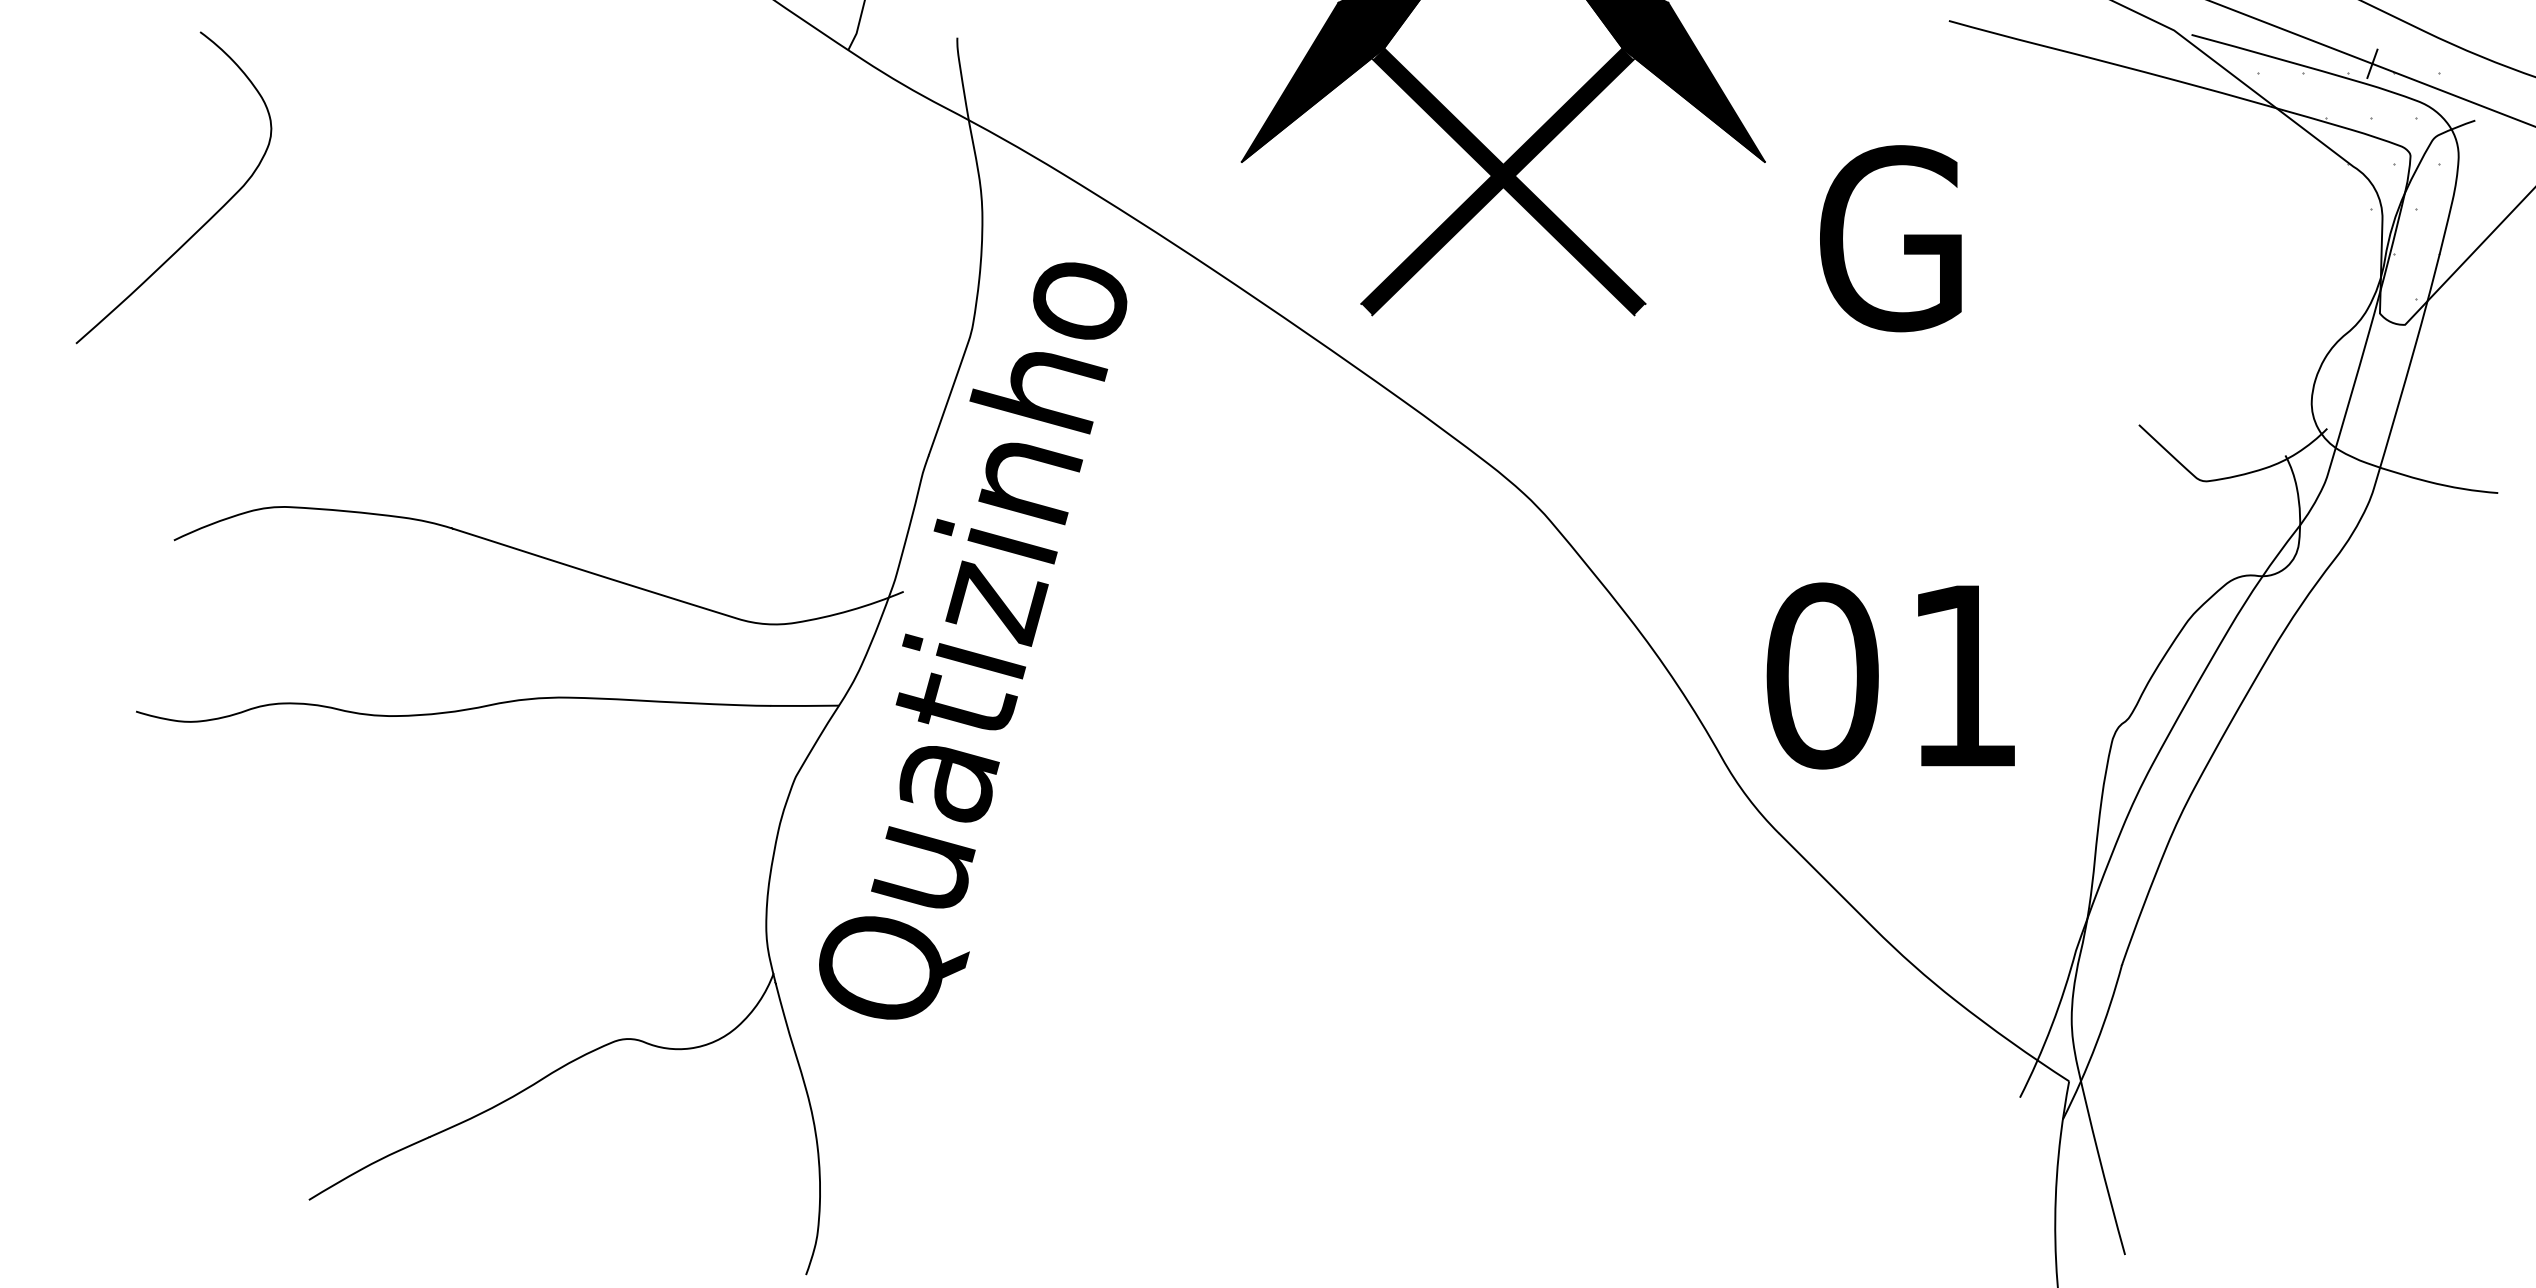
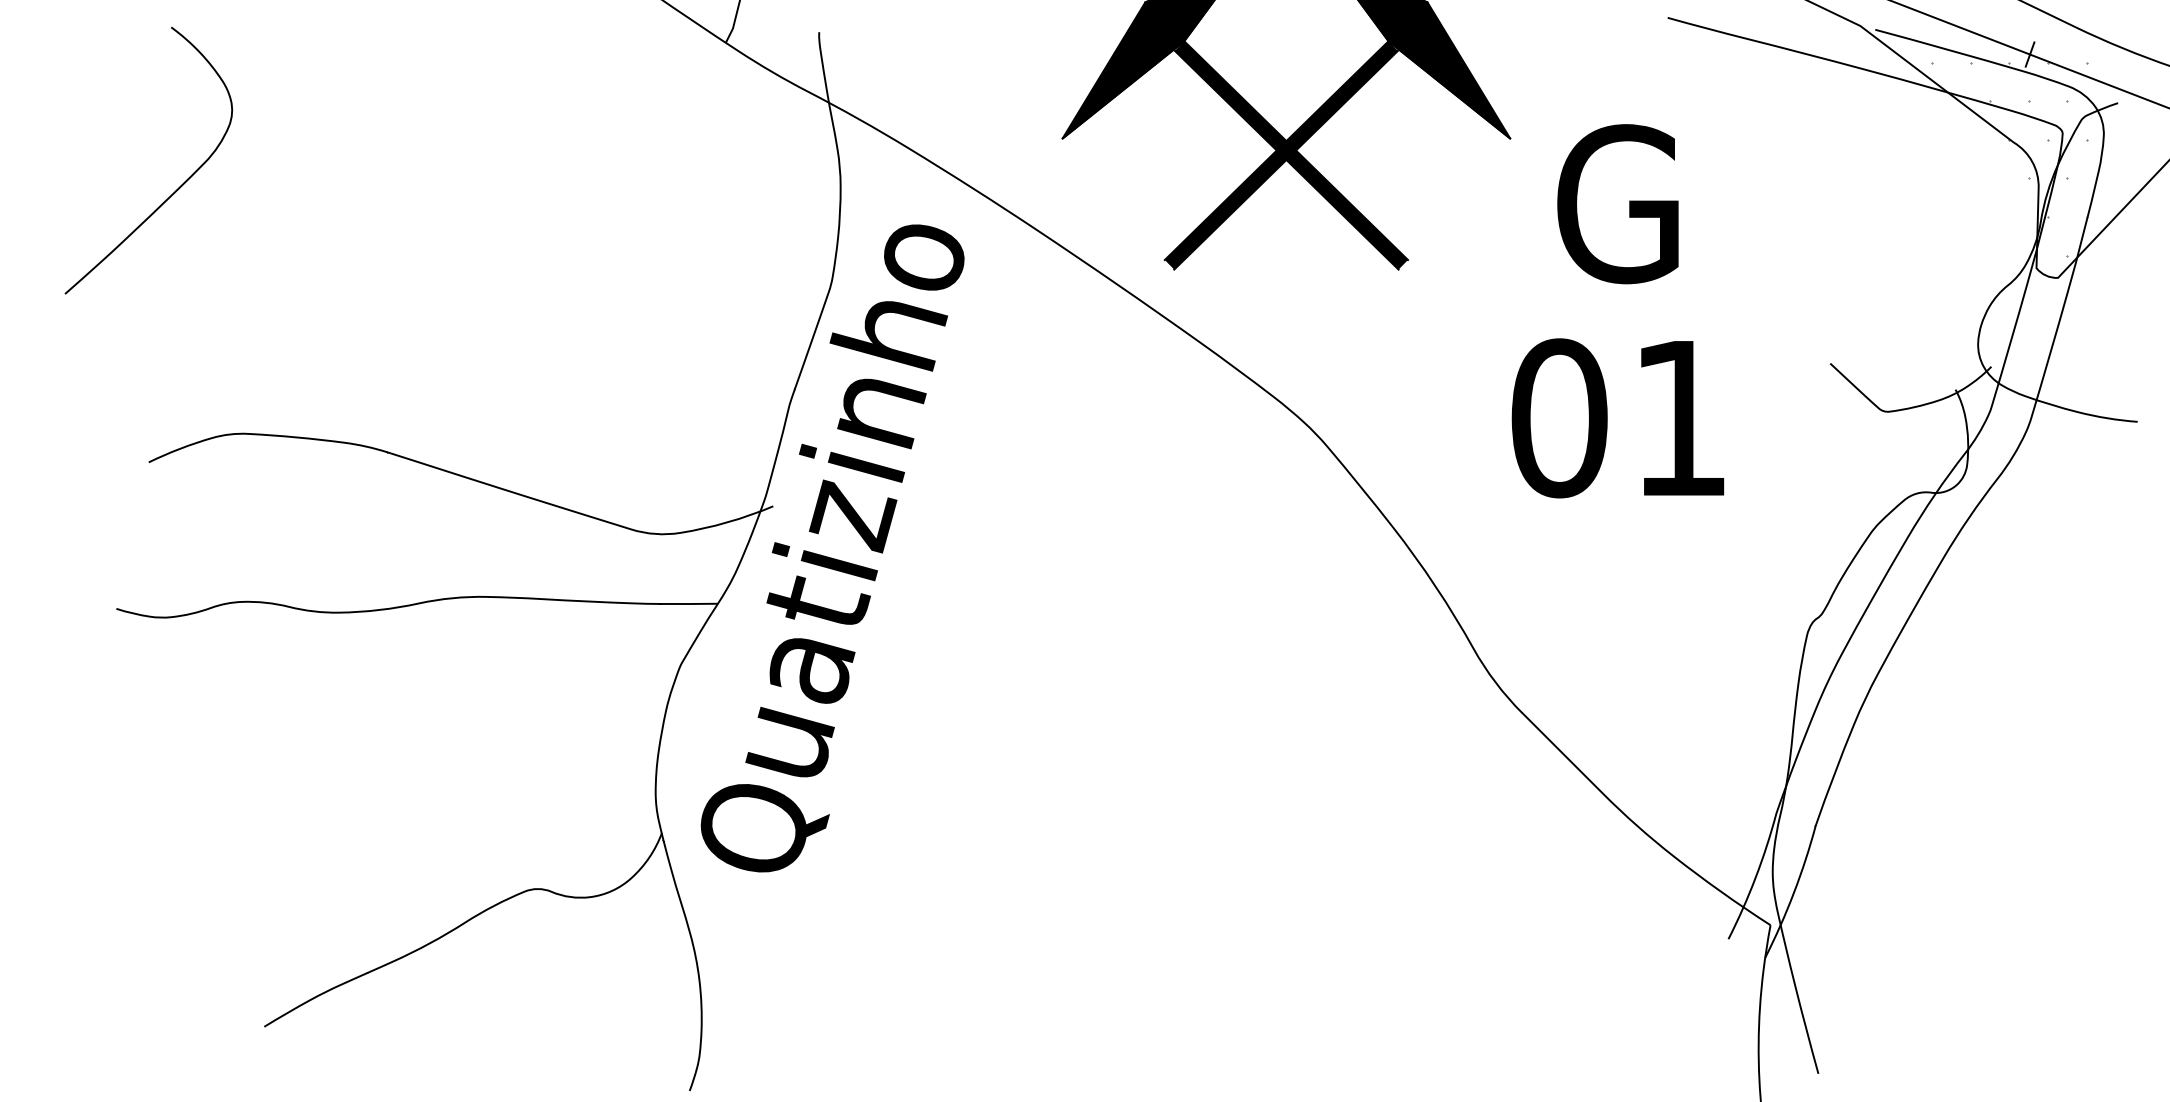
text: (1890, 675) -> (1617, 417), moved

